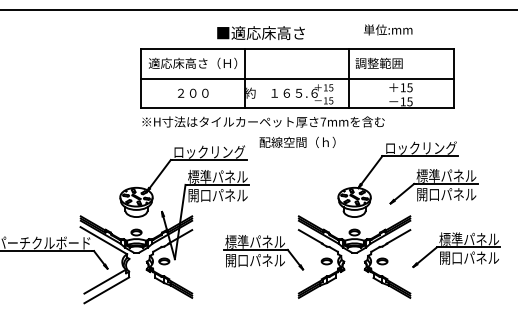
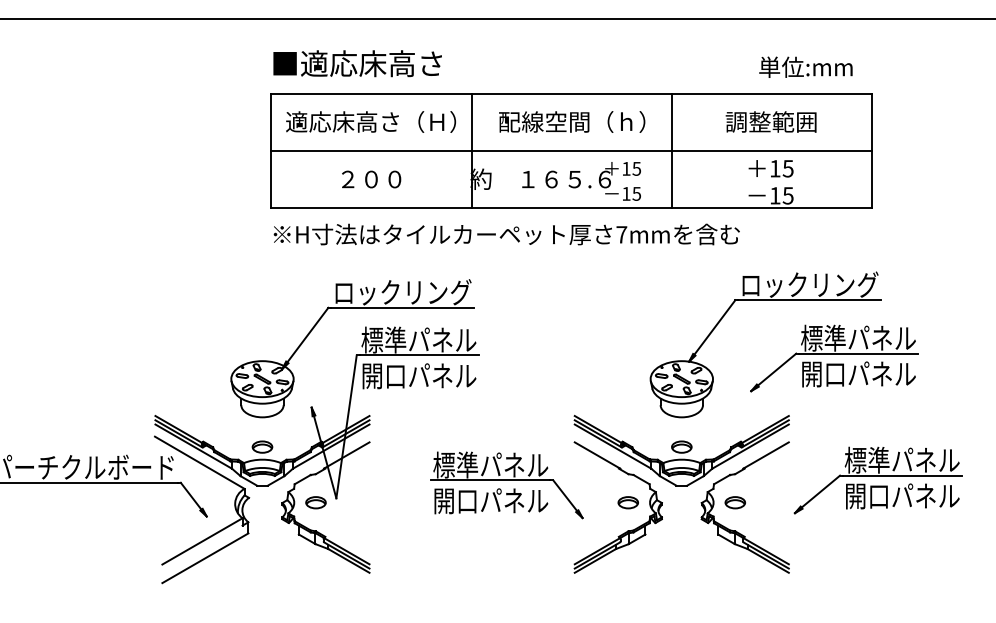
text: (388, 29) -> (806, 66), moved
text: (260, 32) -> (356, 62), moved
text: (378, 63) -> (770, 122), moved
text: (297, 141) -> (572, 120), moved

